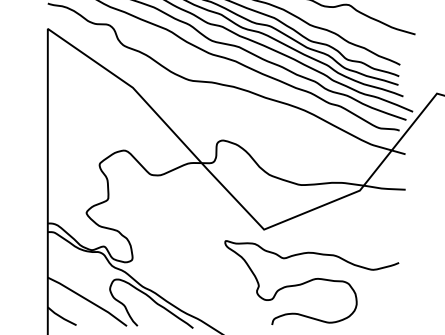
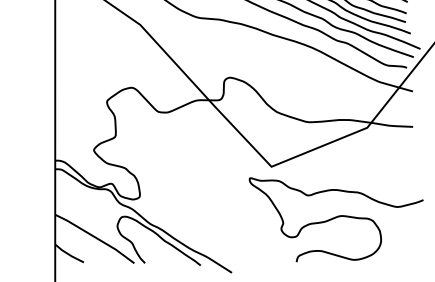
curve: (311, 281) -> (335, 218), moved

